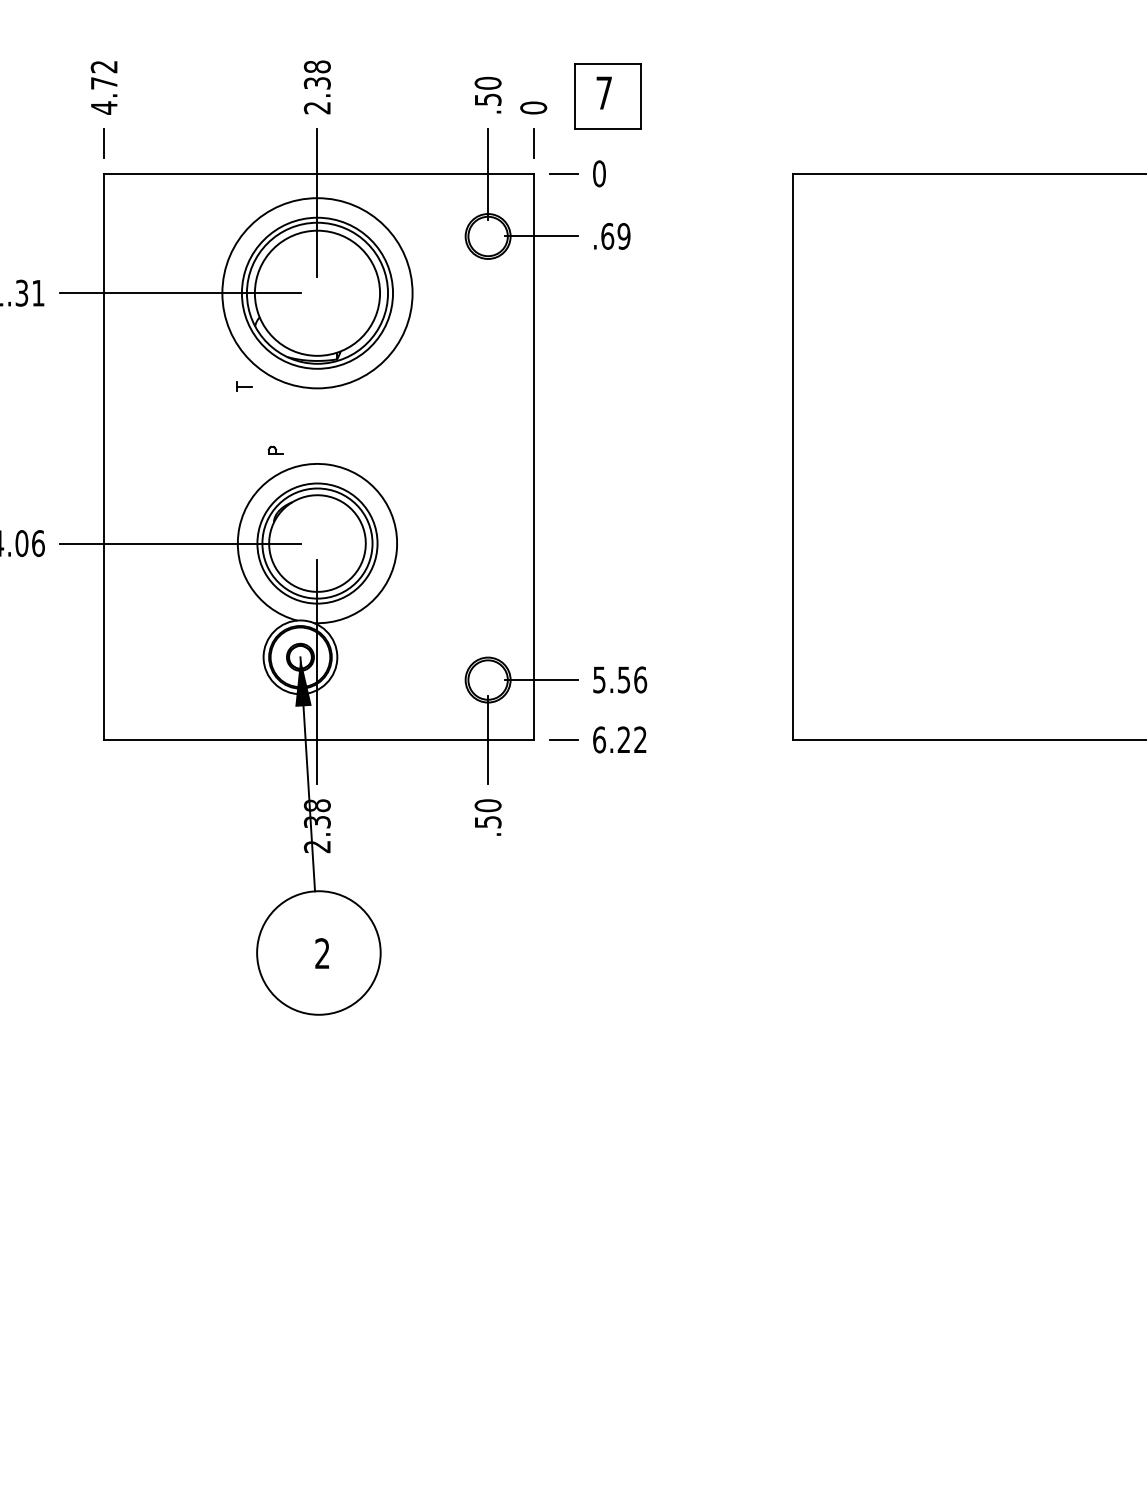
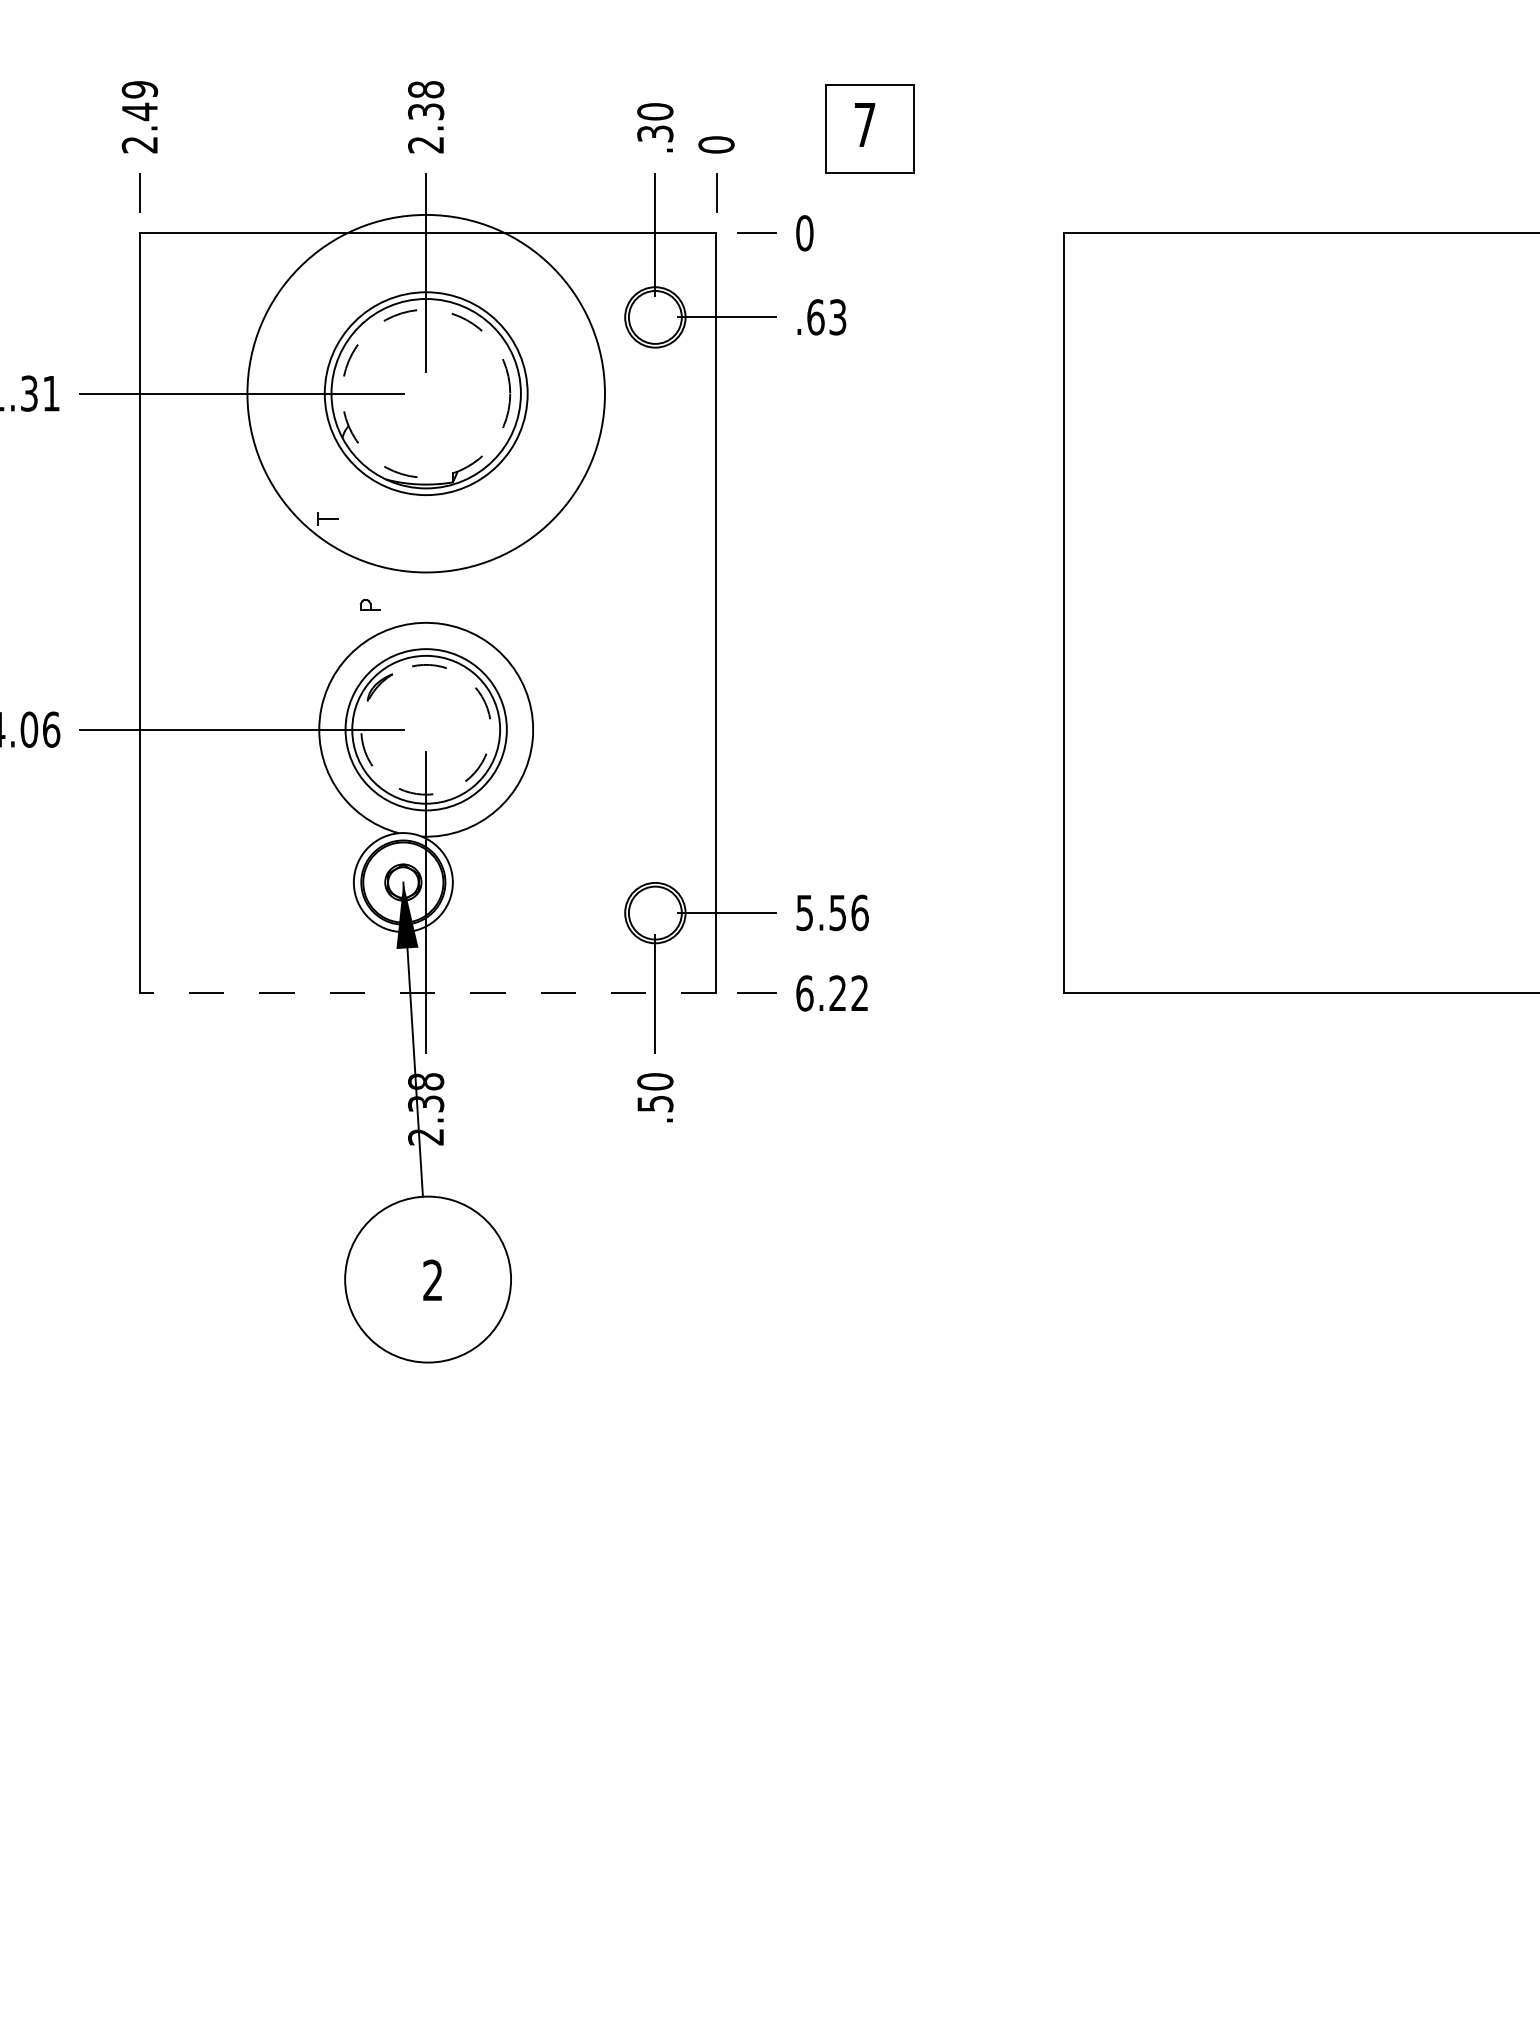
text: (103, 87) -> (138, 117), 4.72 -> 2.49
part: (607, 96) -> (869, 129), moved
text: (487, 99) -> (654, 133), .50 -> .30
text: (623, 236) -> (837, 317), .69 -> .63
circle: (317, 292) -> (426, 392), solid -> dashed
circle: (317, 293) -> (426, 393), size x1.4
arc: (342, 585) -> (459, 786), solid -> dashed
line: (318, 739) -> (427, 992), solid -> dashed

